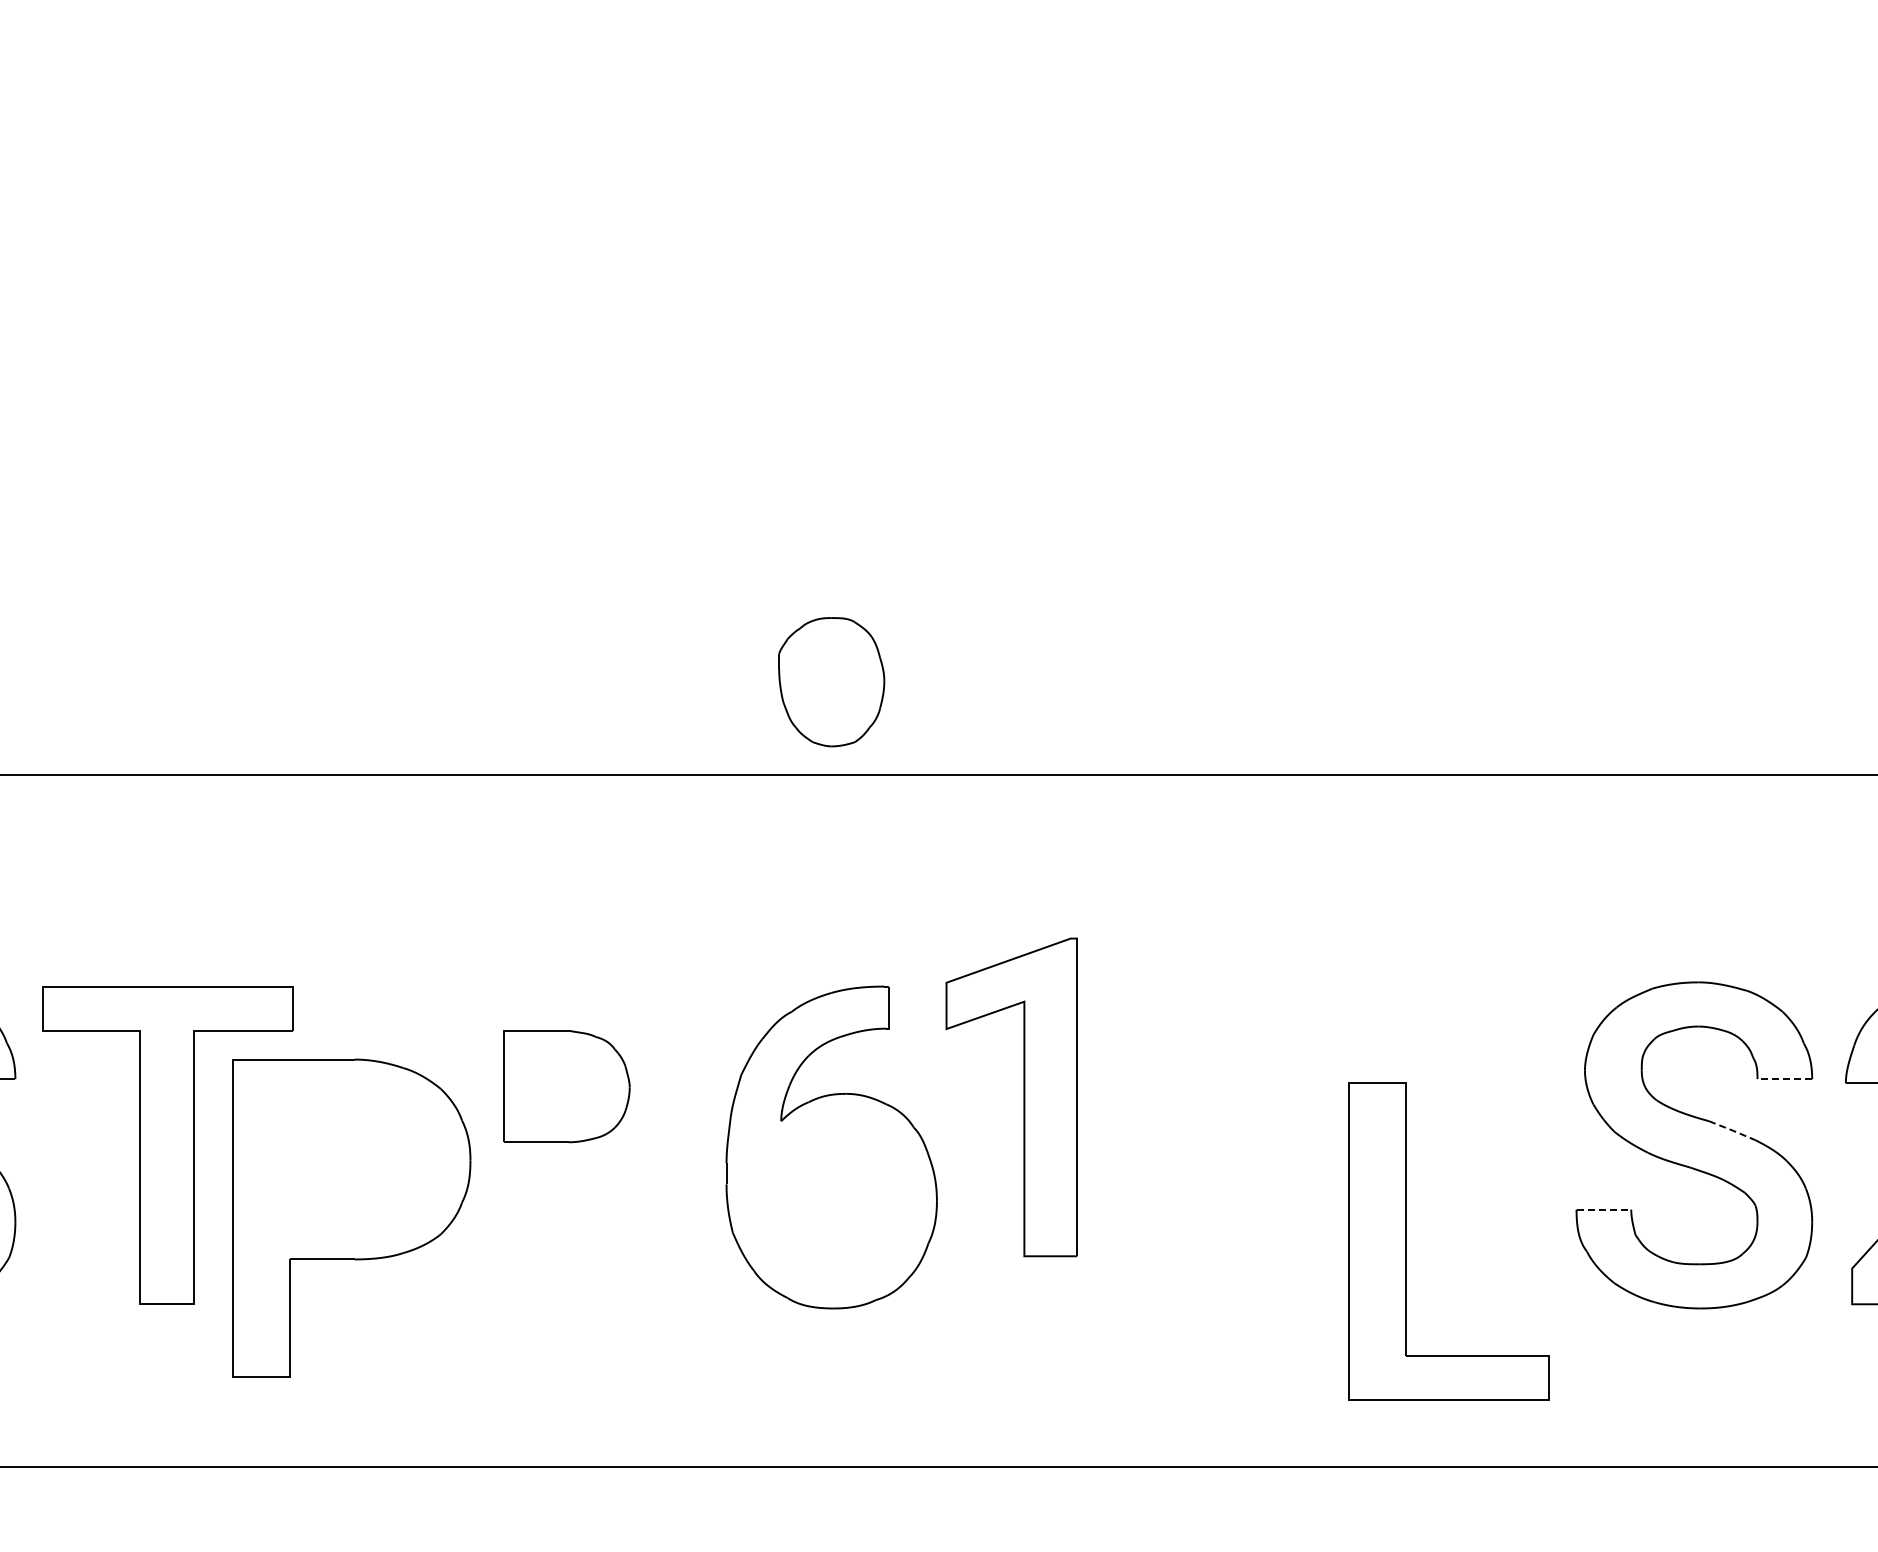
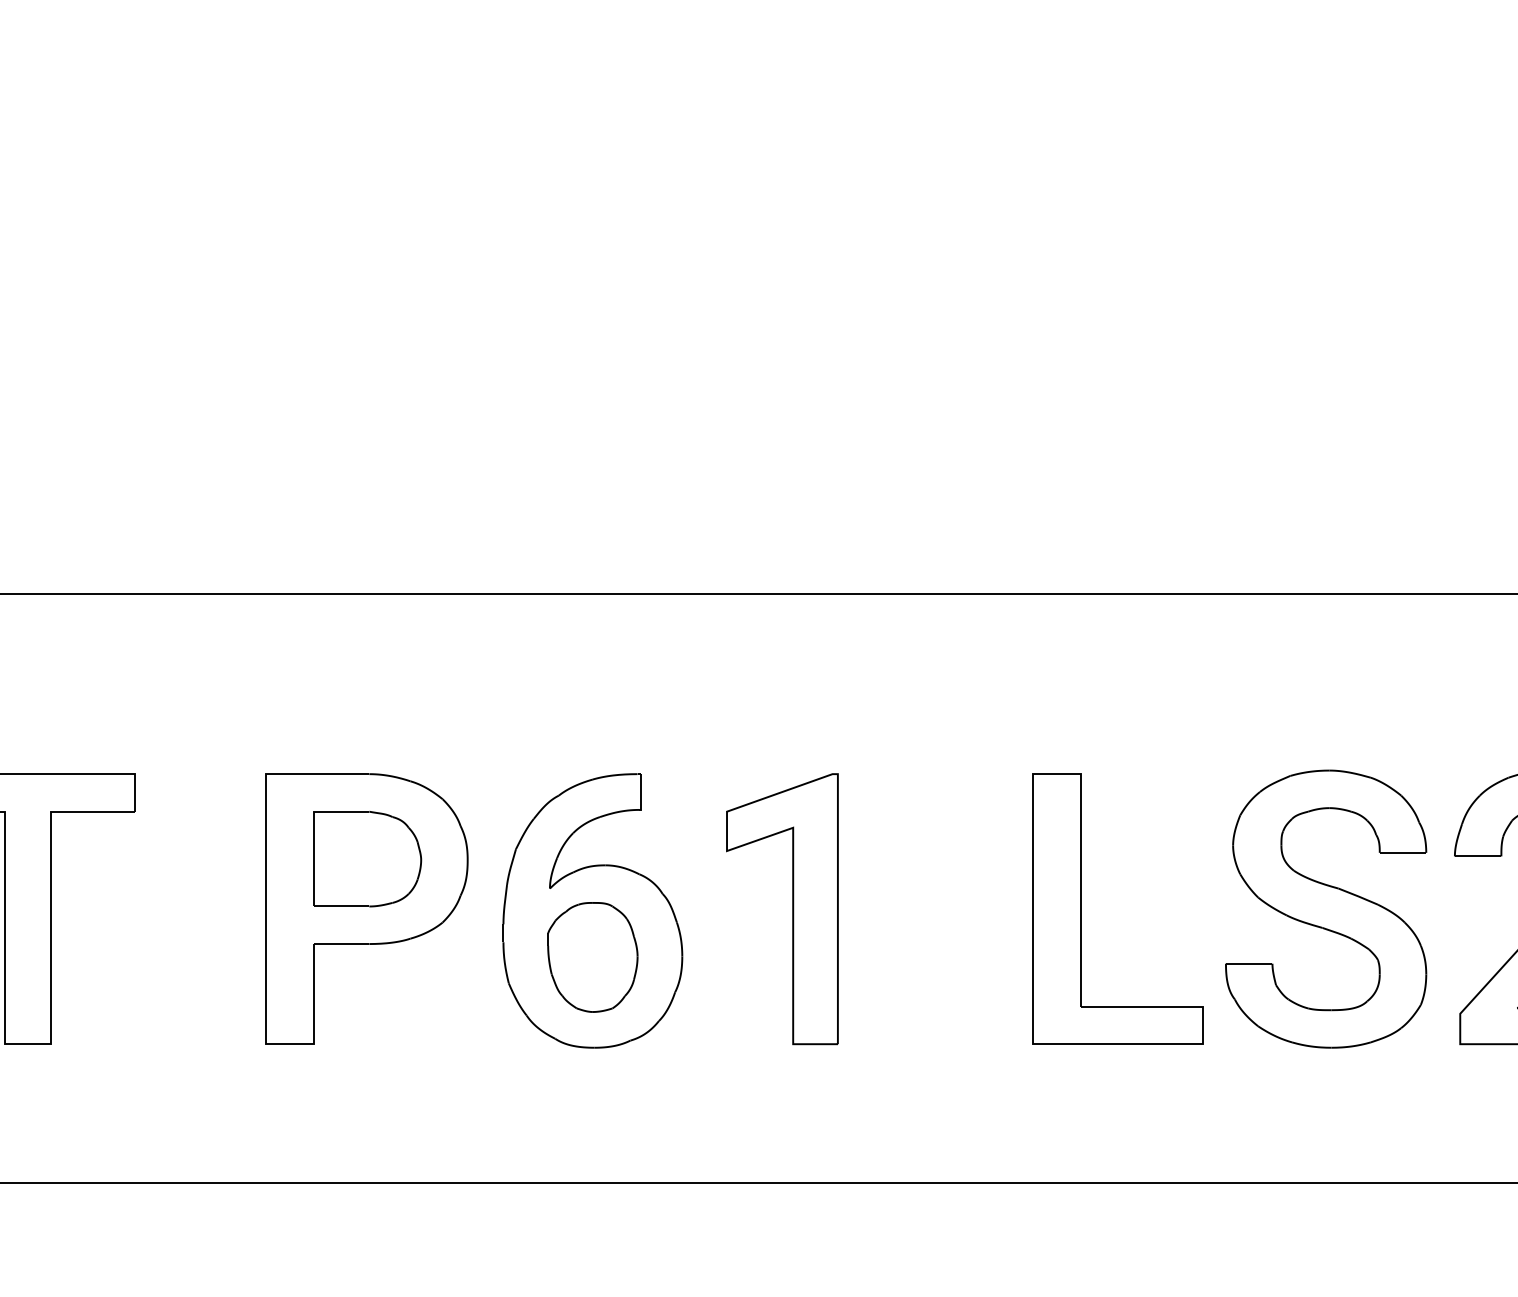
part: (831, 682) -> (592, 957), moved
line: (1784, 1079) -> (1402, 853), dashed -> solid
part: (1023, 1097) -> (792, 909), moved
line: (1733, 1130) -> (1359, 896), dashed -> solid
line: (1604, 1209) -> (1249, 963), dashed -> solid
part: (351, 1217) -> (366, 908), moved
part: (1406, 1241) -> (1081, 909), moved

